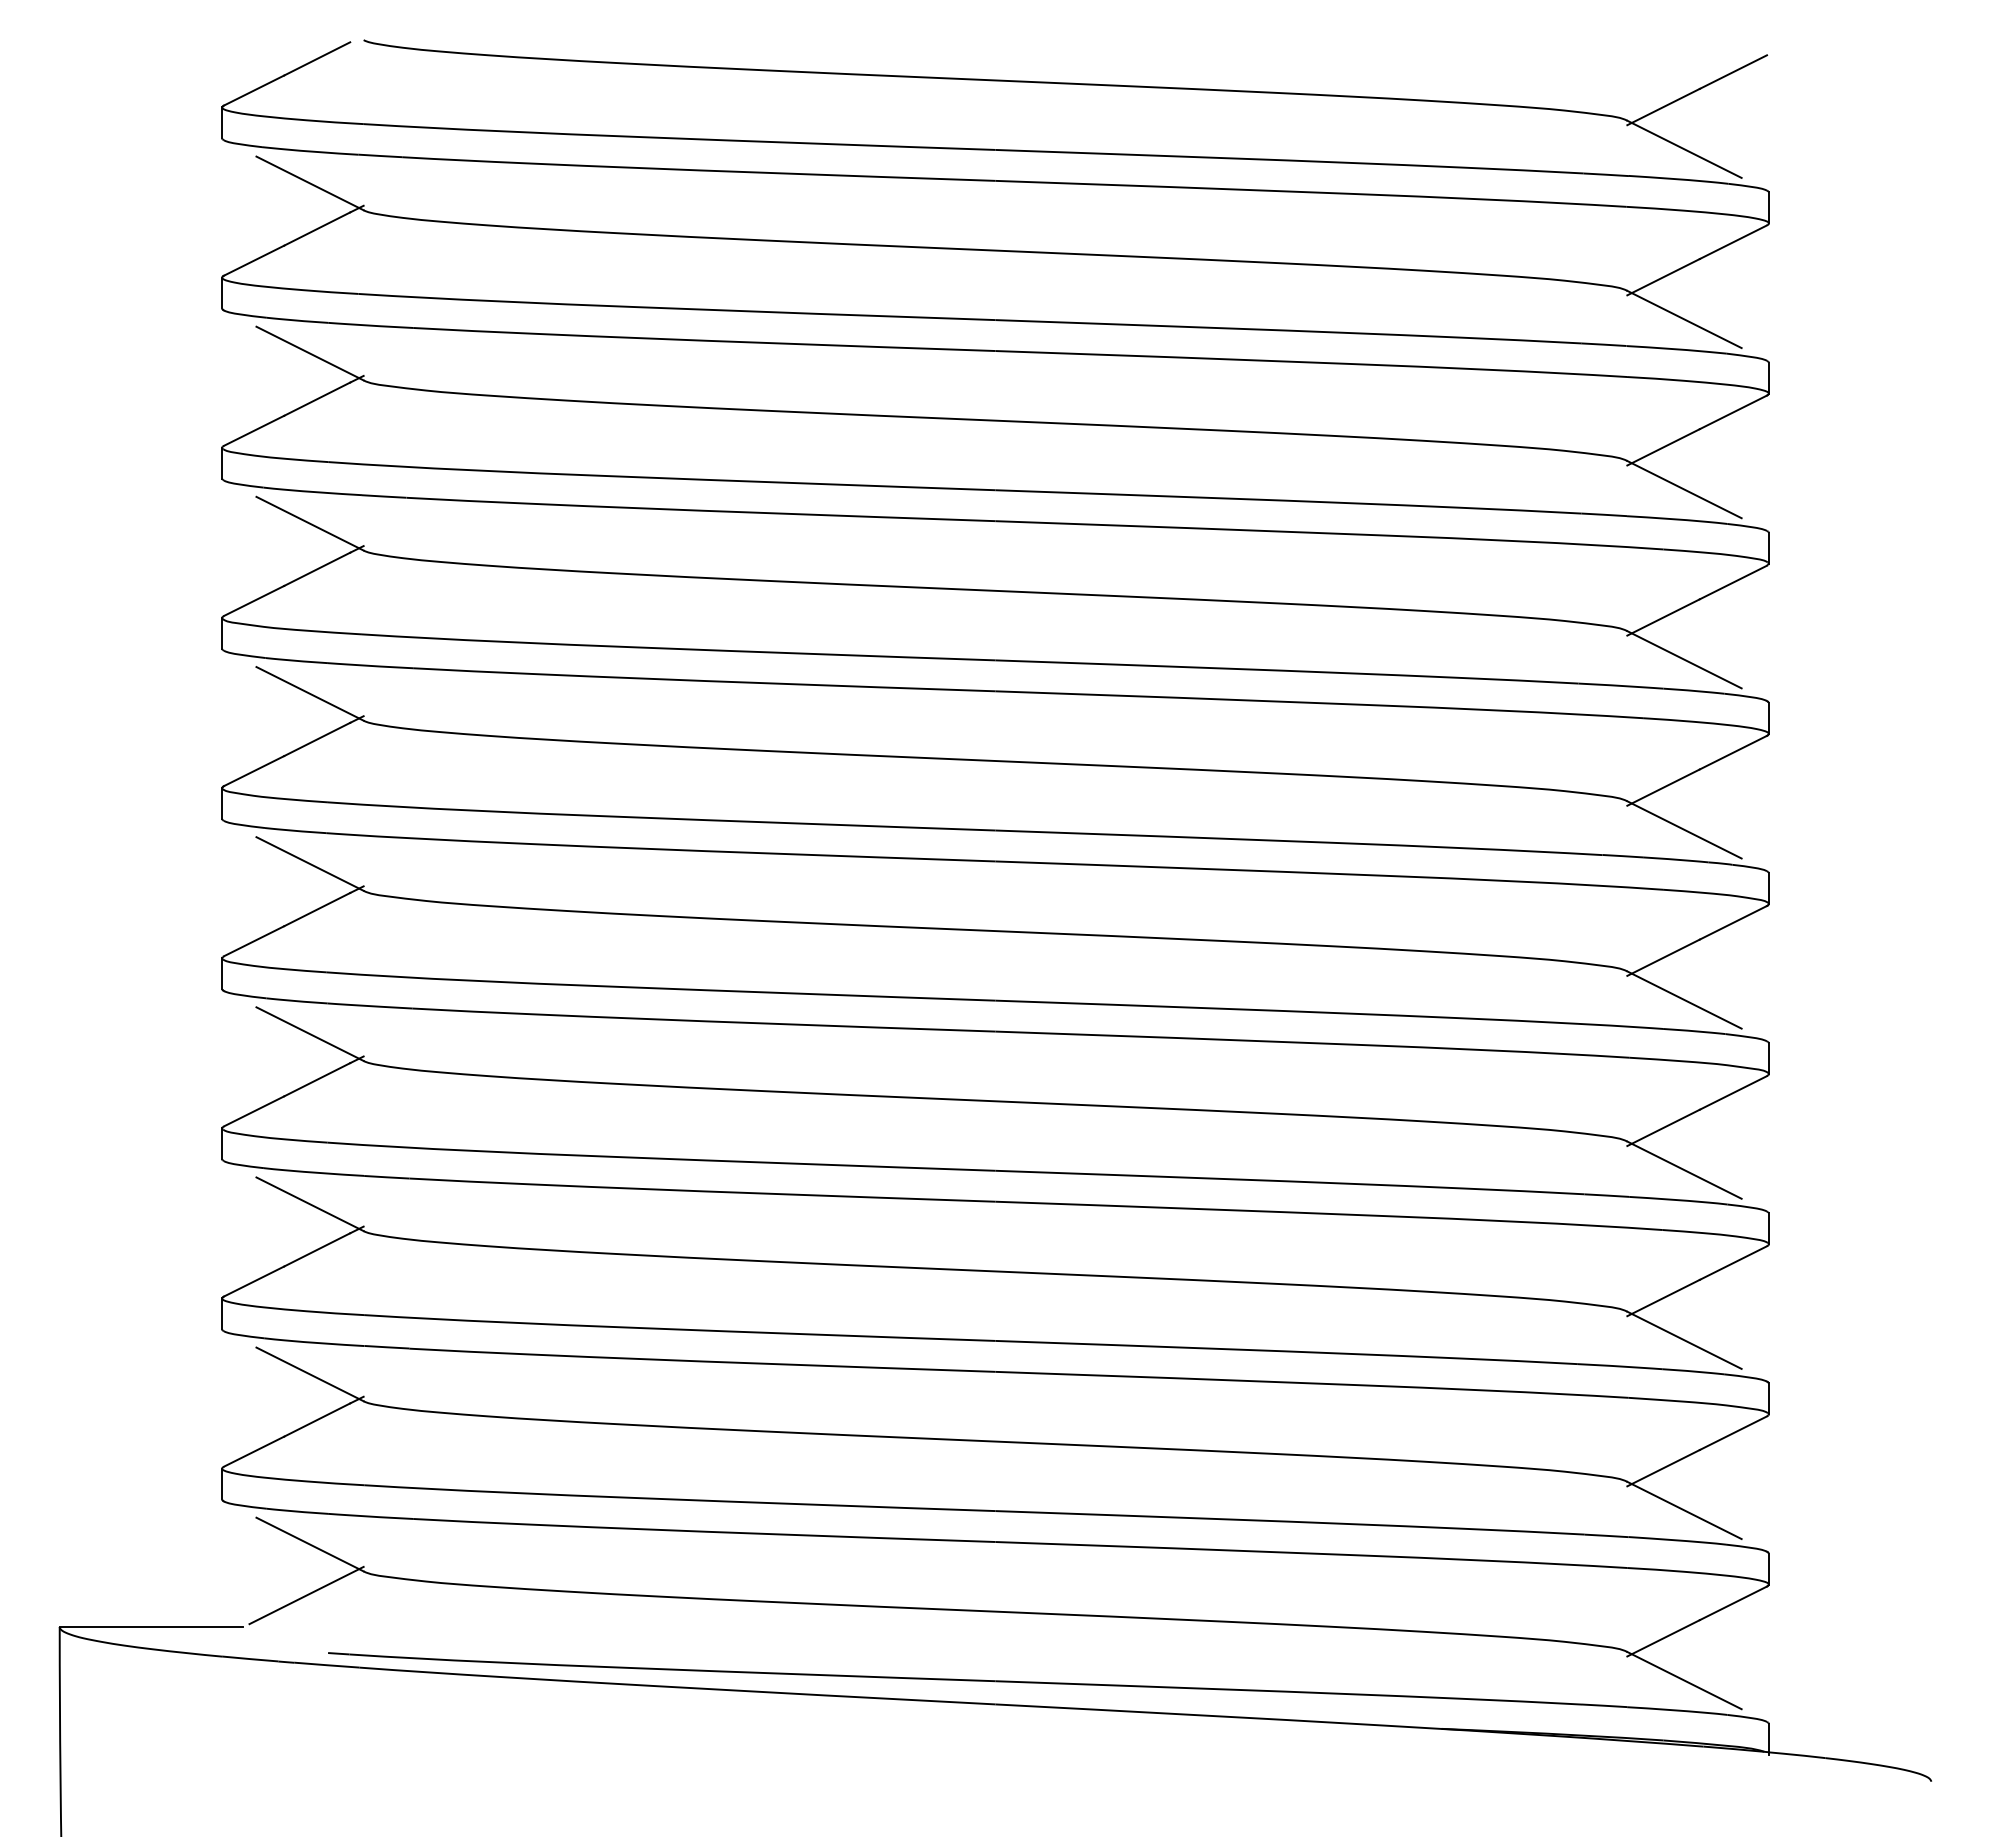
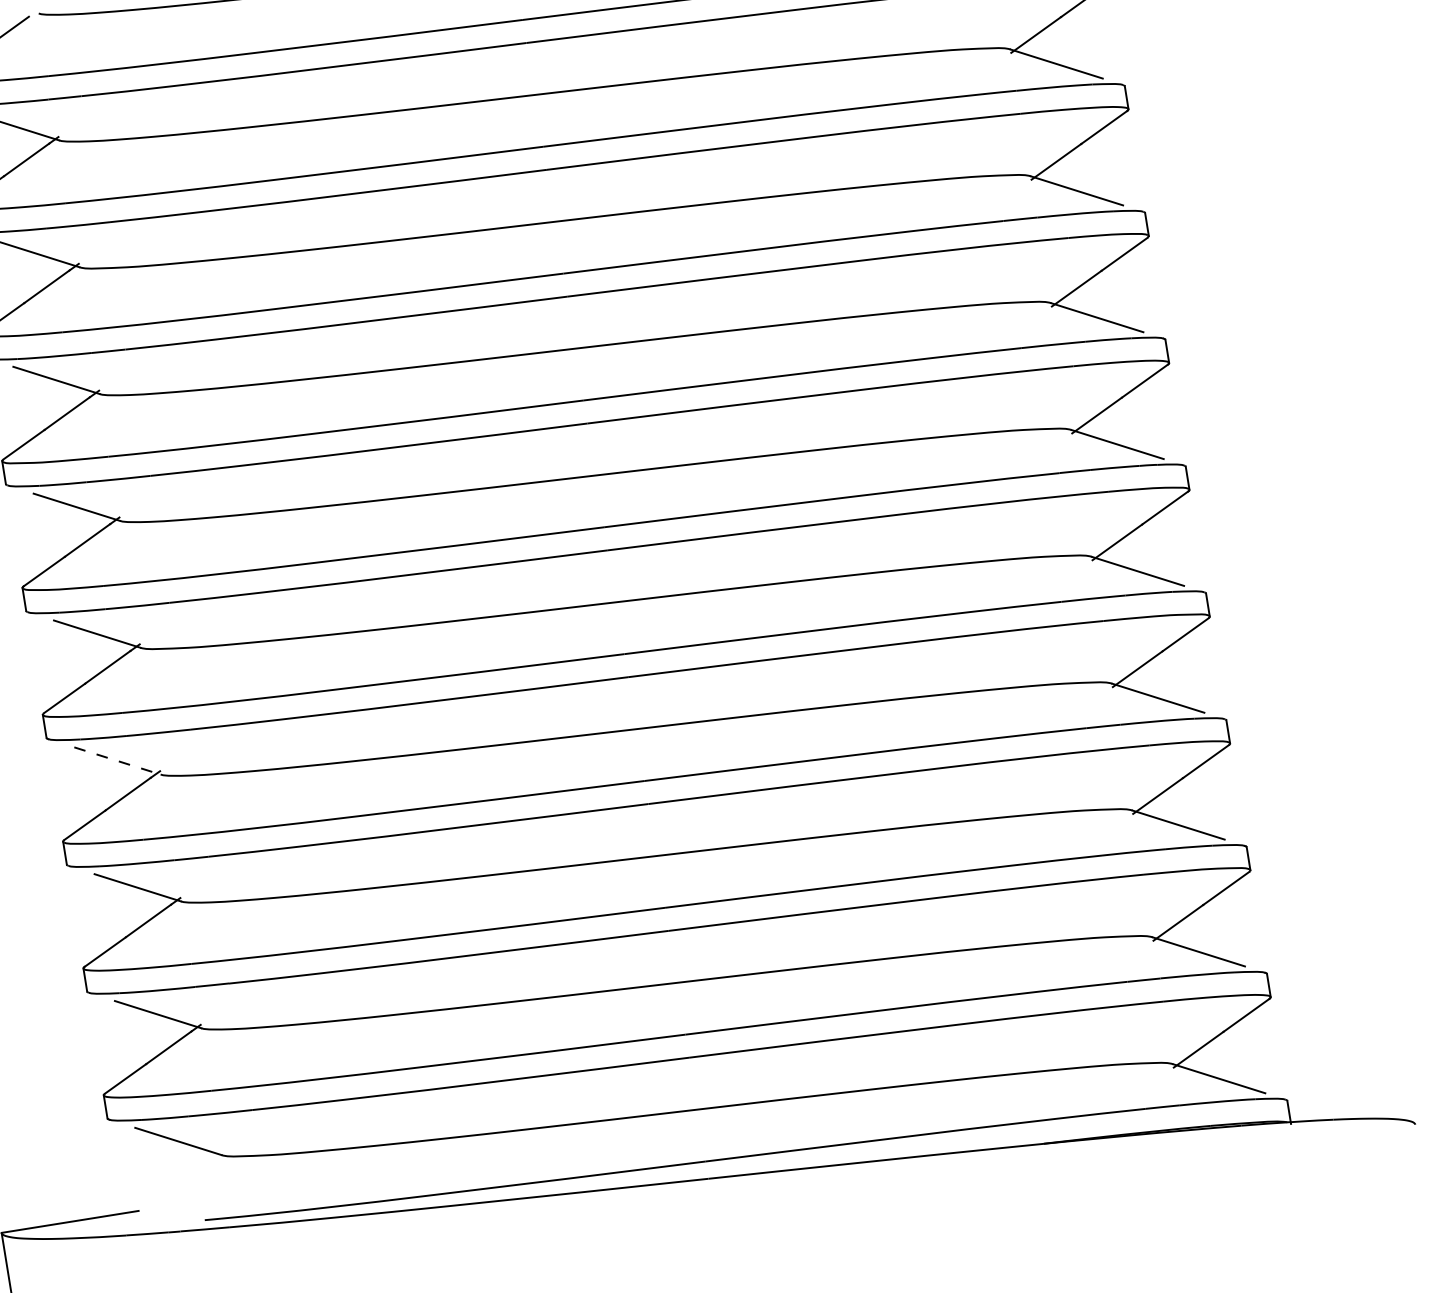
line: (310, 1034) -> (117, 761), solid -> dashed
line: (306, 1595) -> (181, 1179), removed

